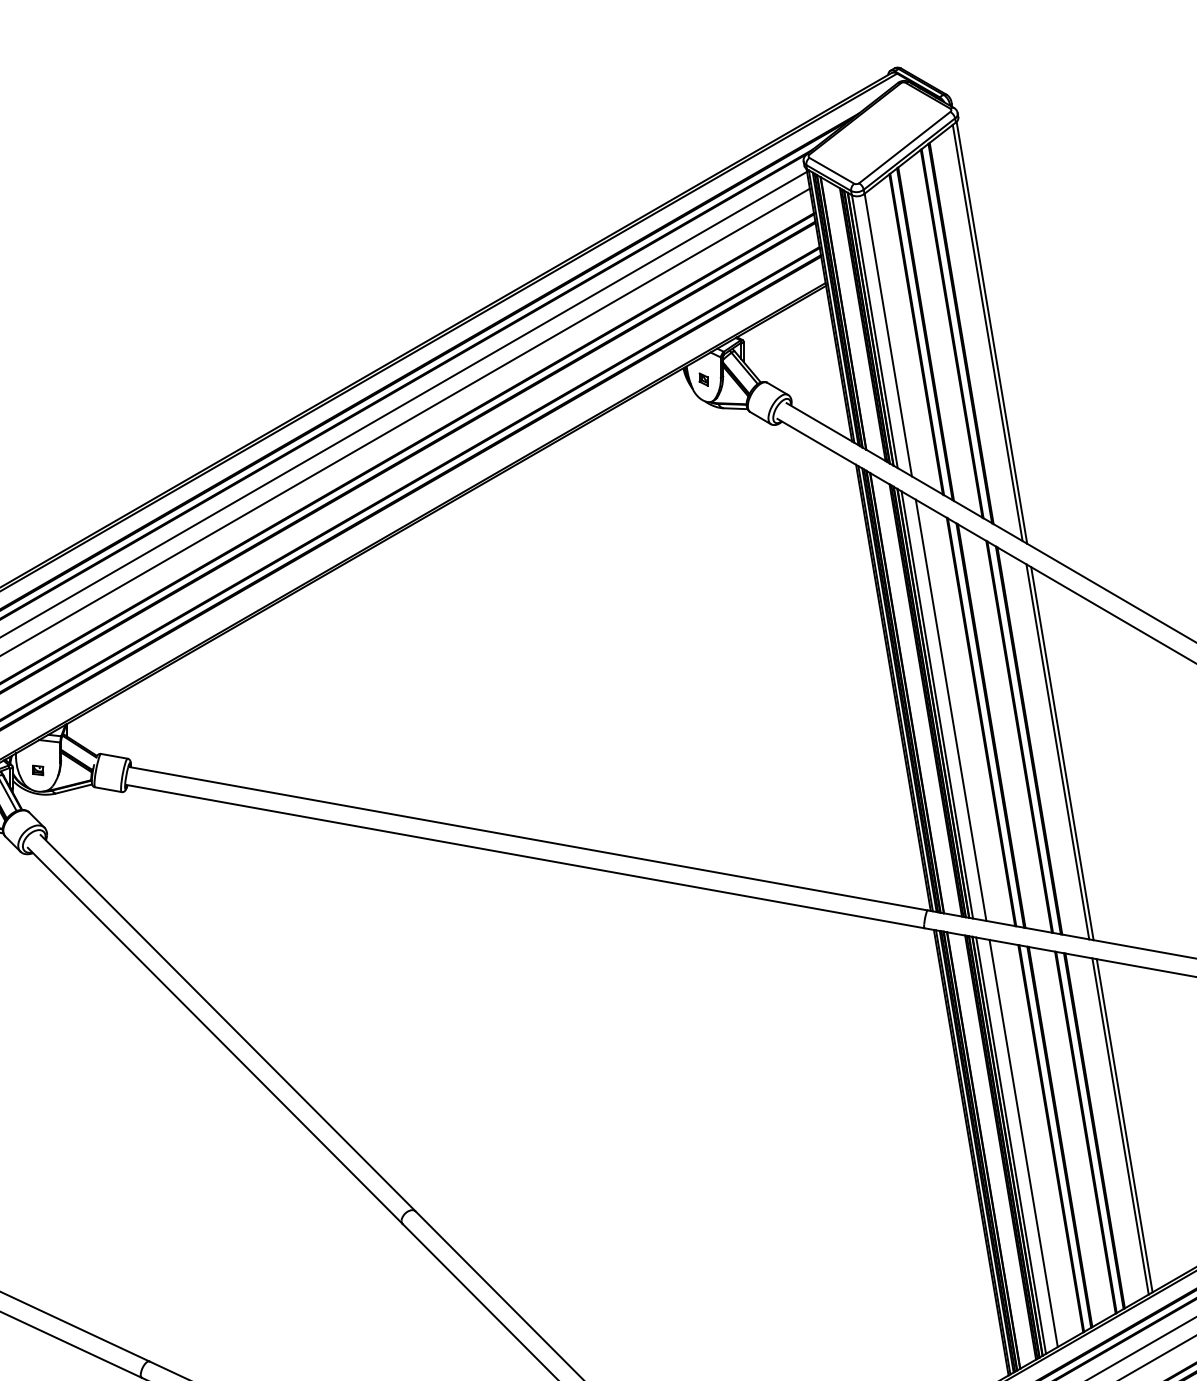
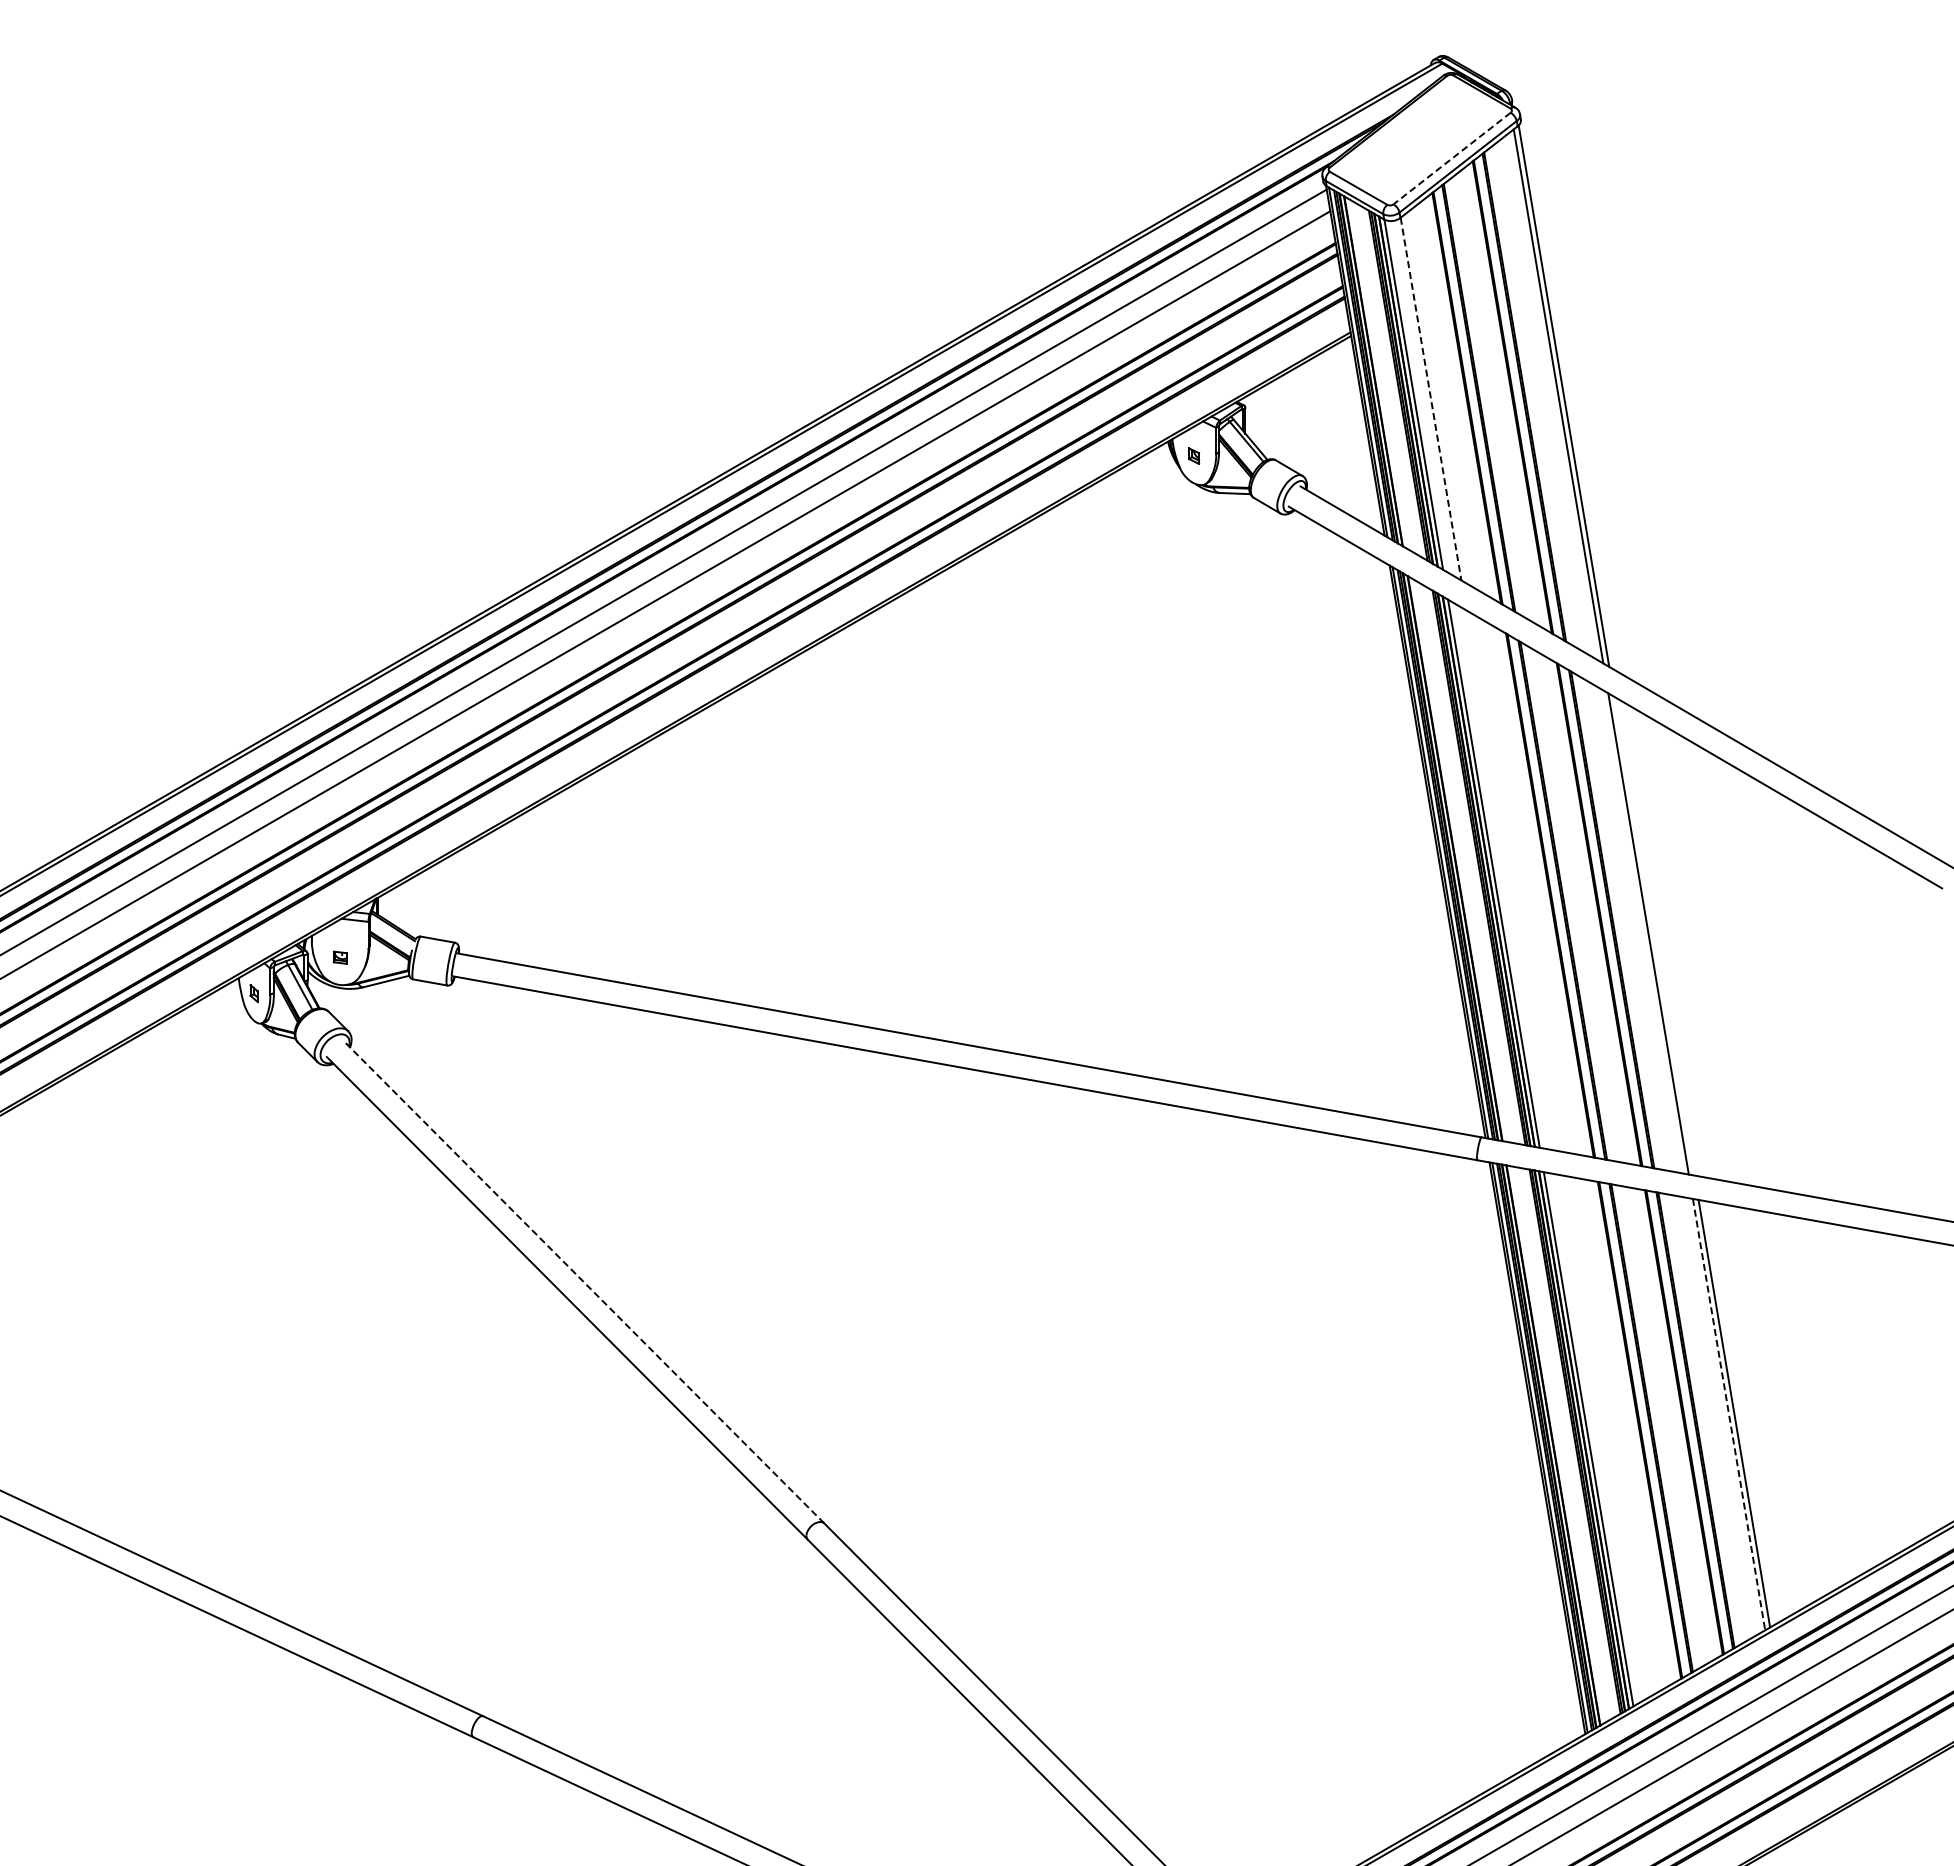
line: (904, 147) -> (1451, 158), solid -> dashed
line: (888, 335) -> (1431, 399), solid -> dashed
line: (951, 710) -> (1511, 880), removed
line: (1062, 753) -> (1654, 935), removed
line: (227, 1023) -> (583, 1282), solid -> dashed
line: (1120, 1126) -> (1729, 1414), solid -> dashed
line: (1023, 1143) -> (1604, 1436), removed

